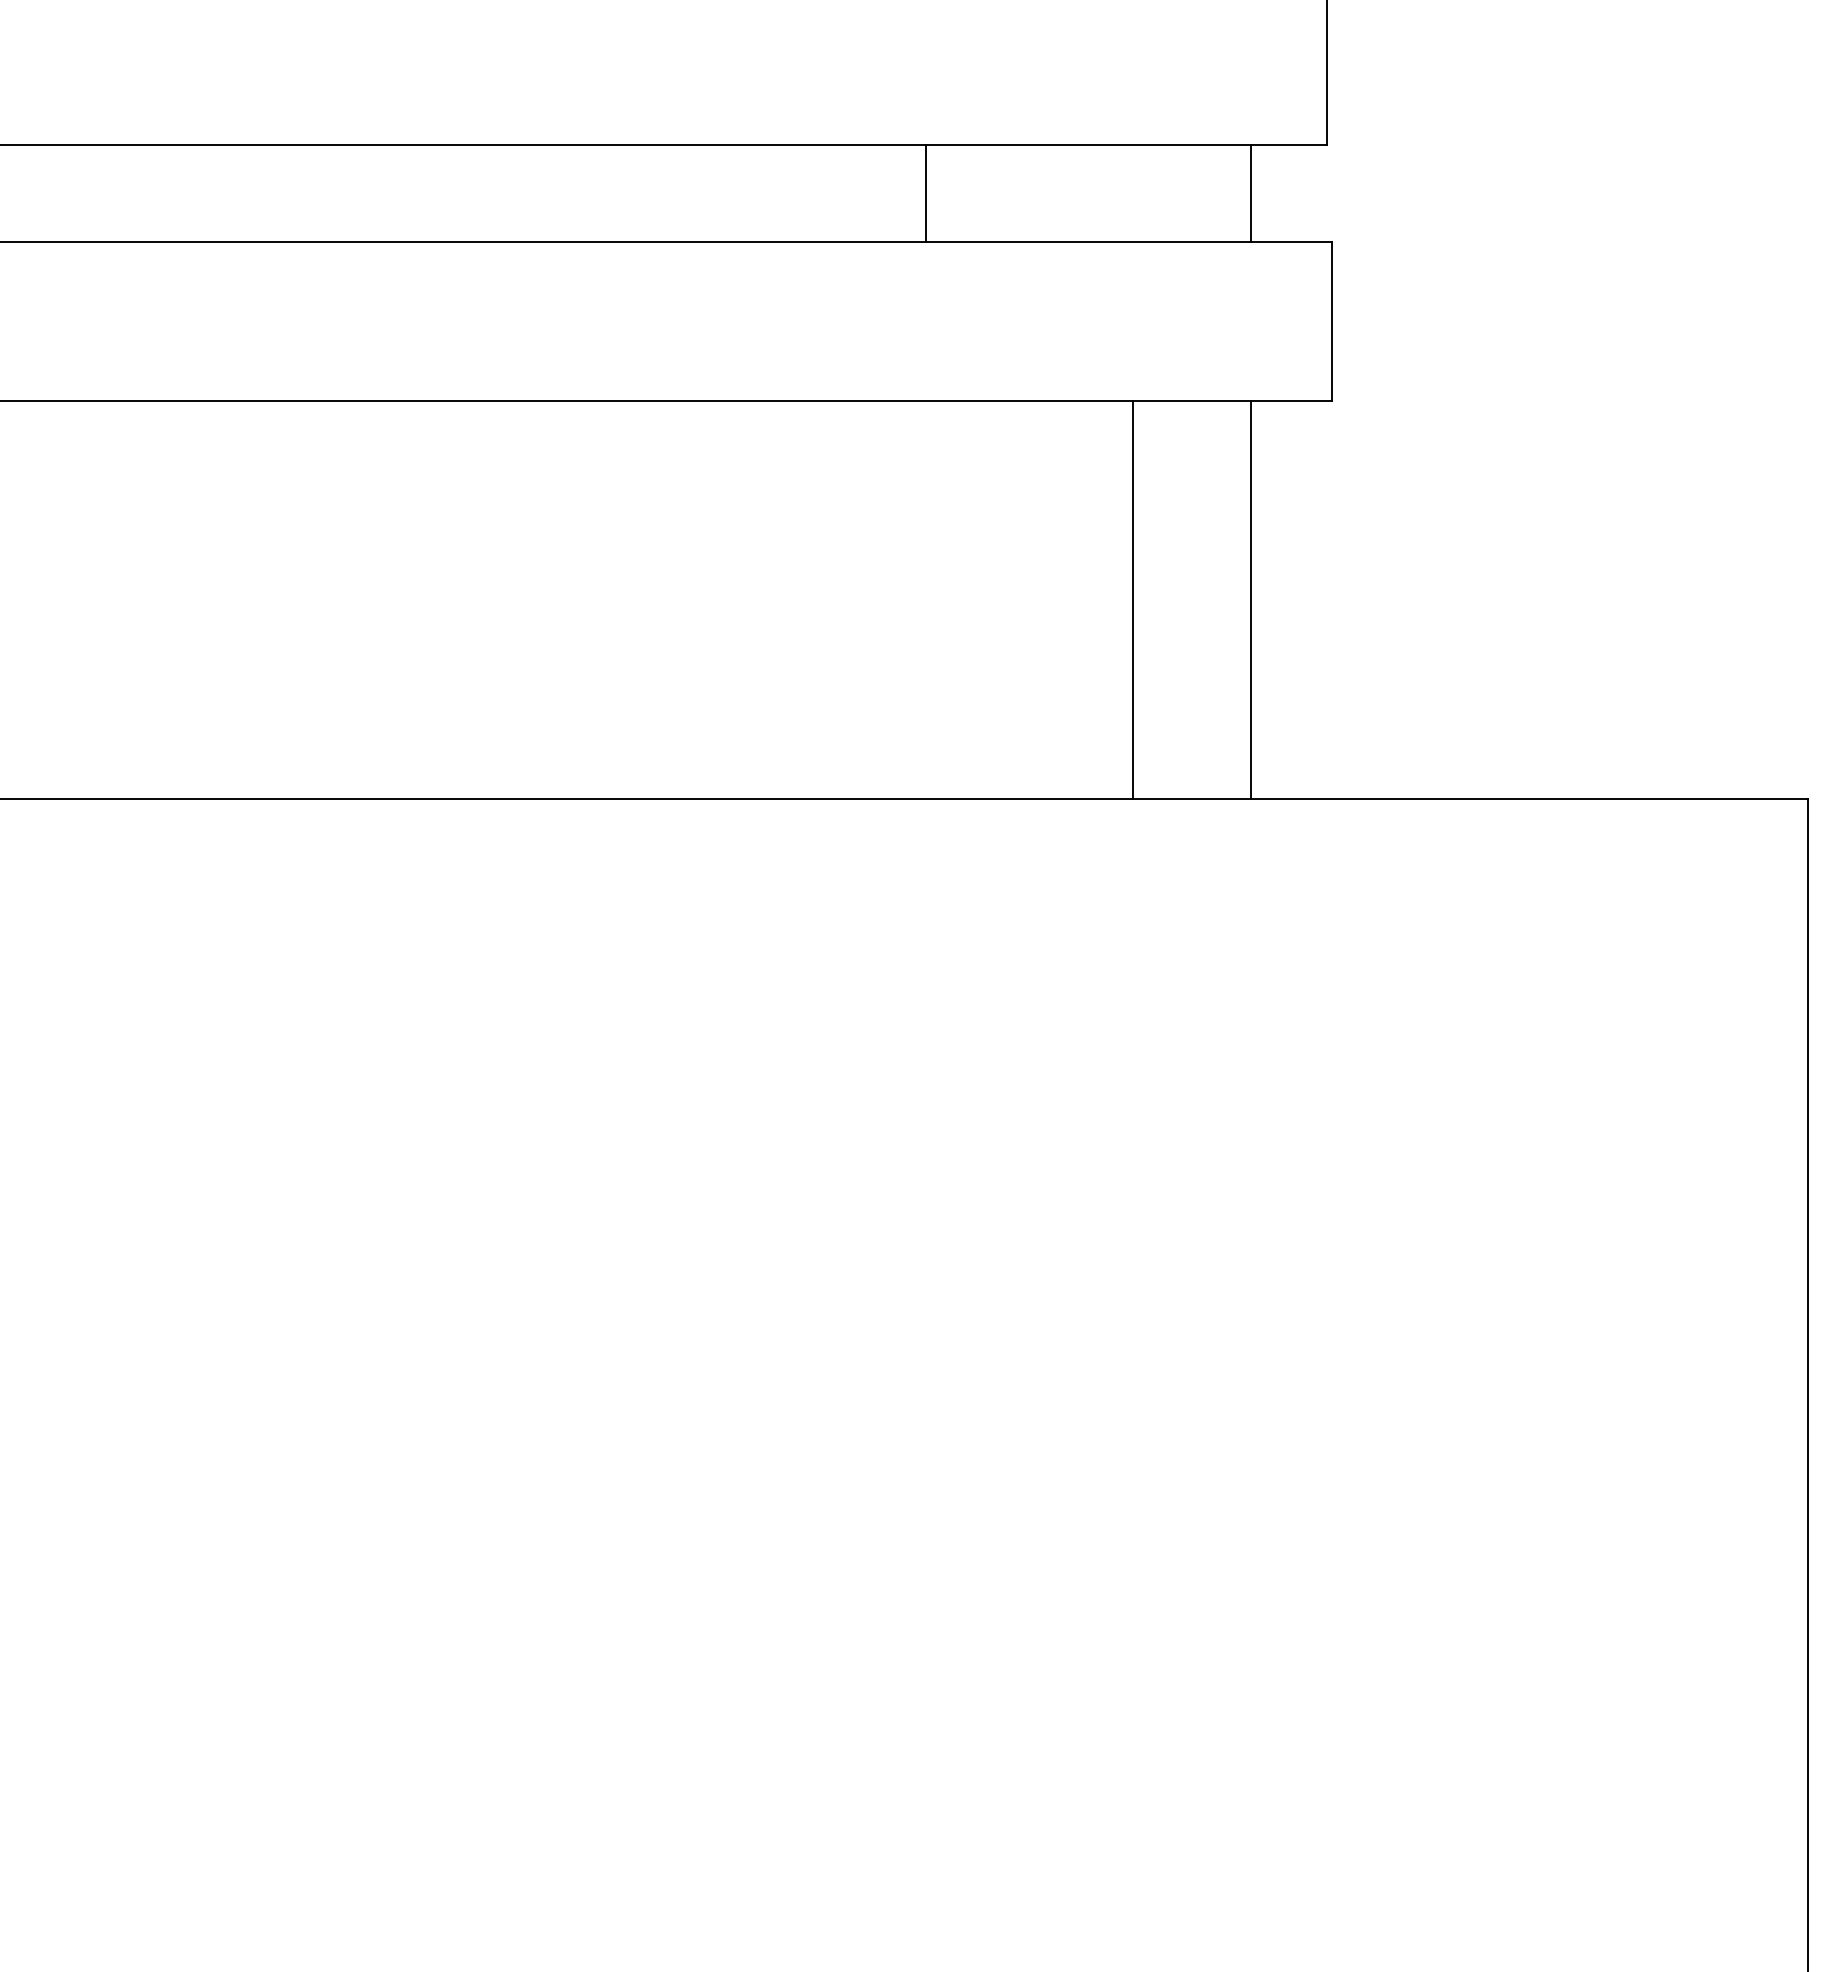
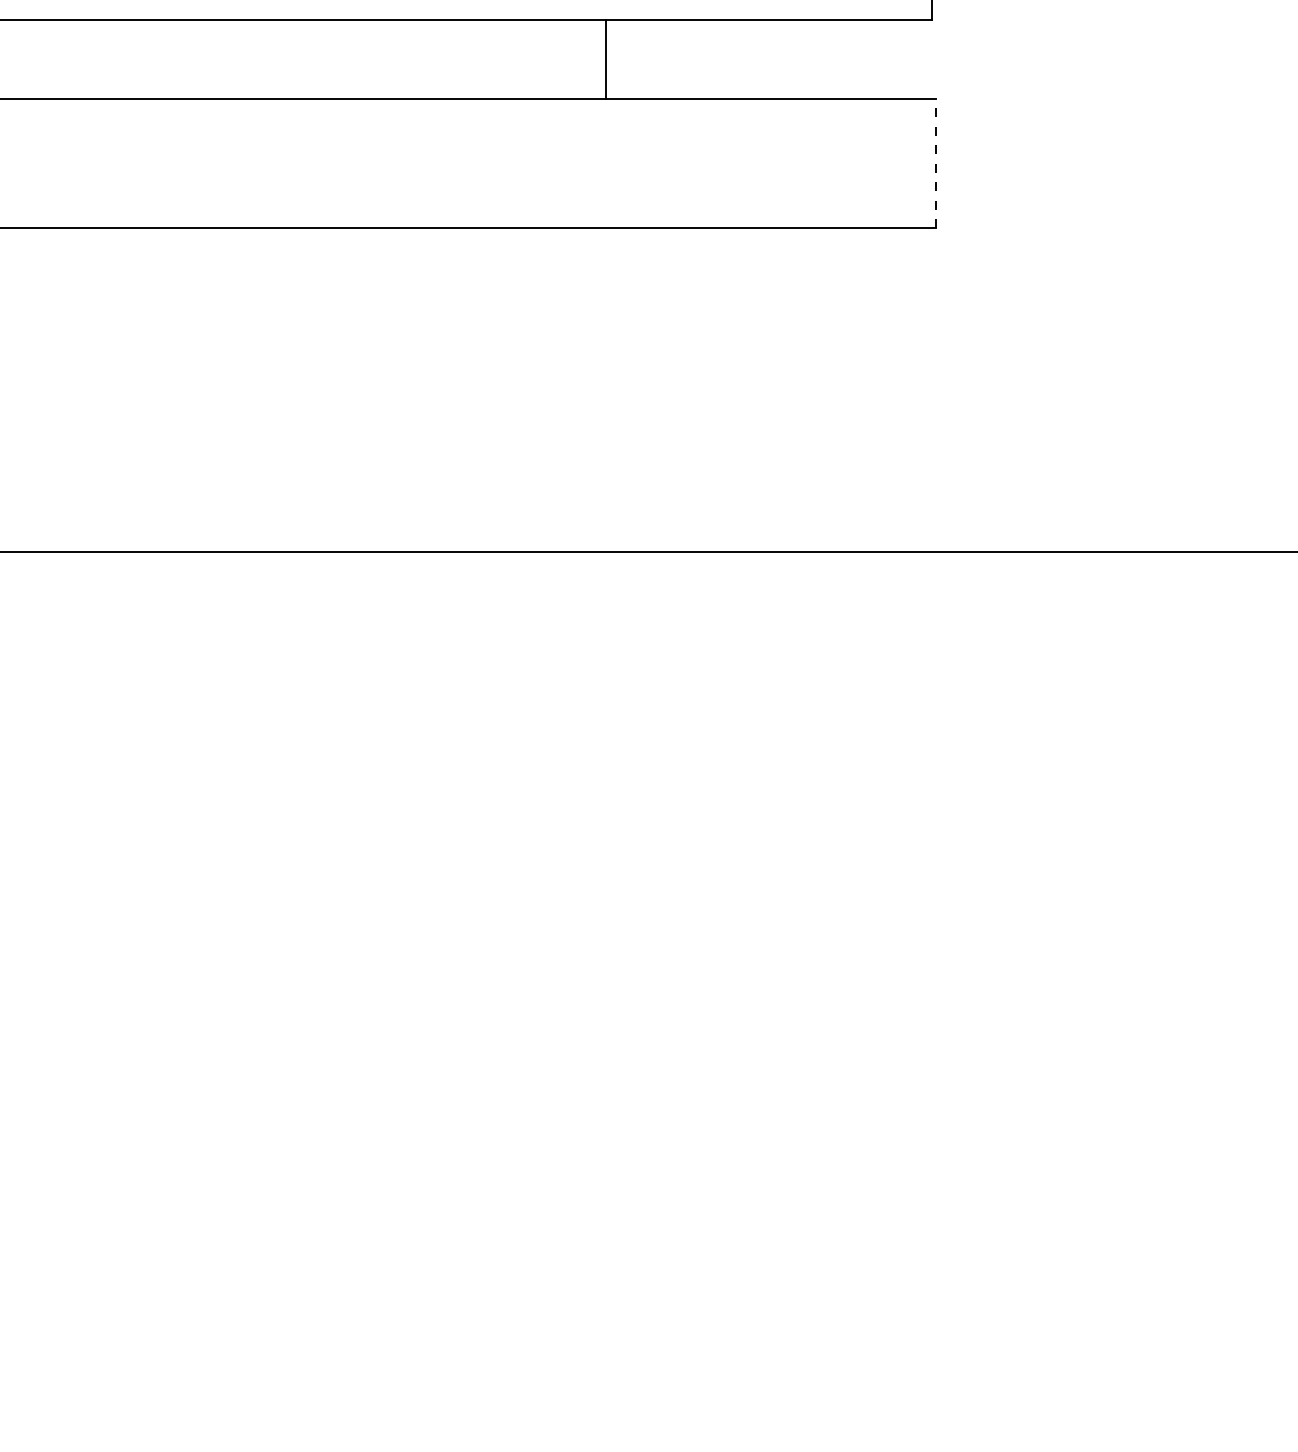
line: (1250, 193) -> (869, 59), removed
line: (1331, 321) -> (935, 163), solid -> dashed
line: (1133, 599) -> (774, 389), removed
line: (1250, 599) -> (869, 389), removed

